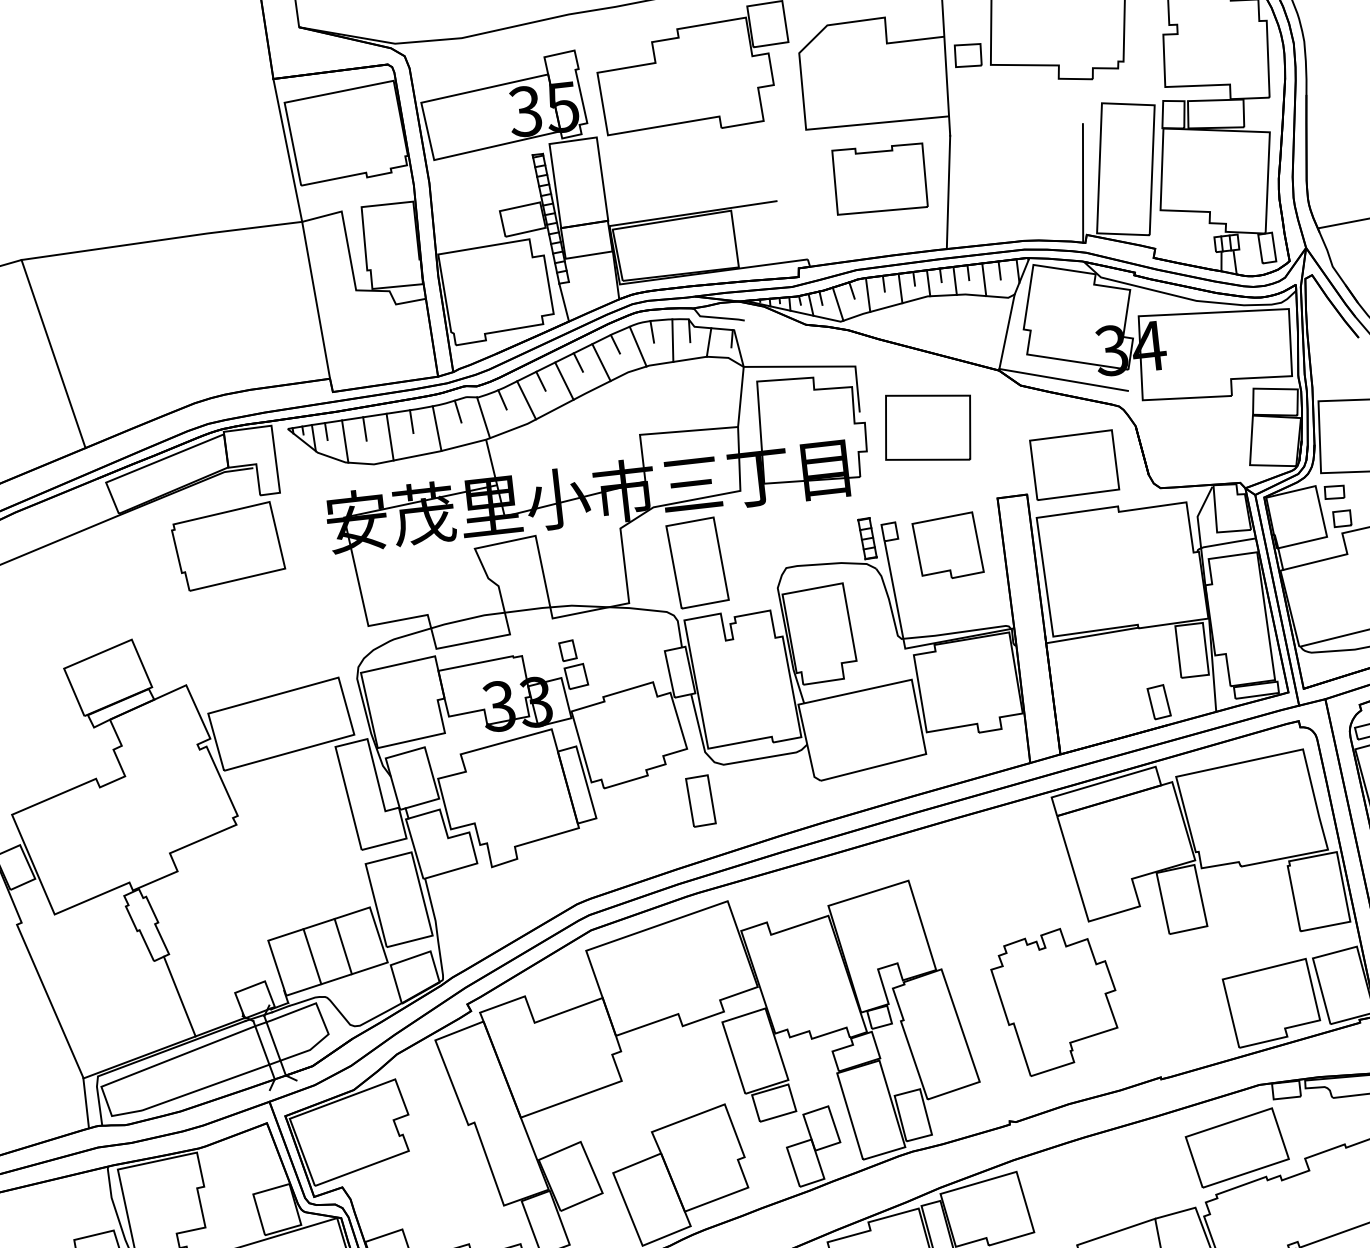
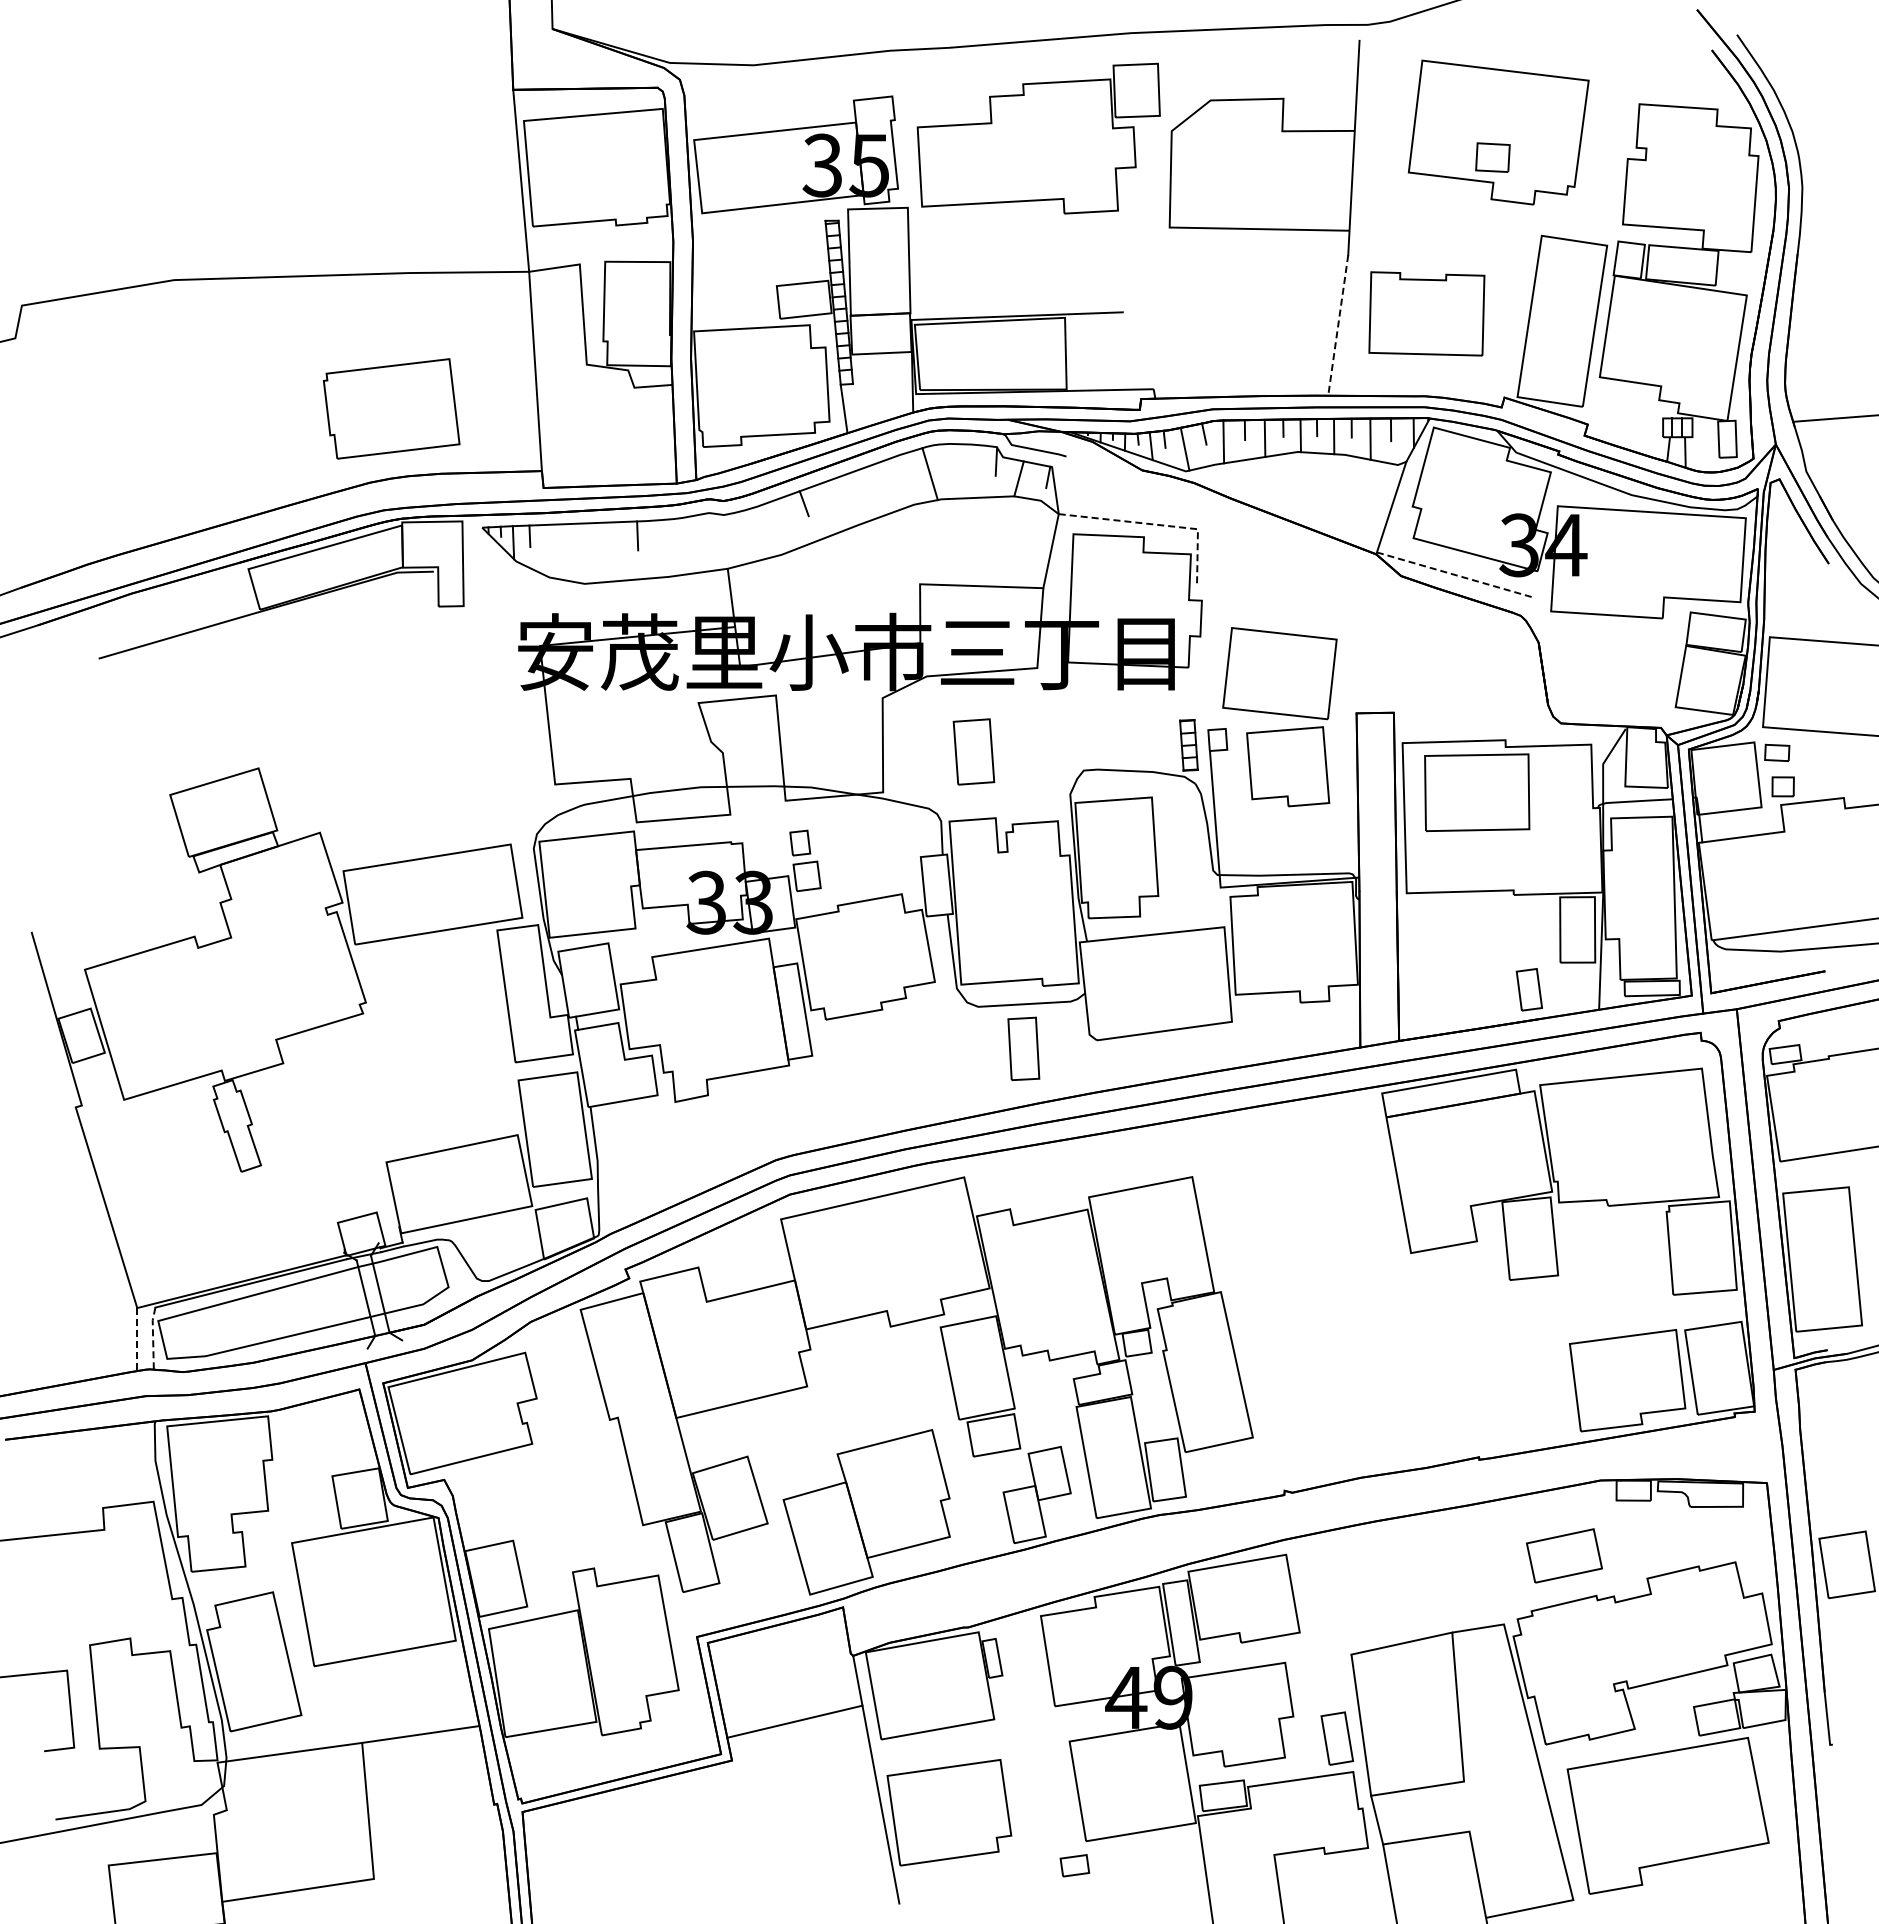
part: (967, 55) -> (1492, 157), moved
part: (879, 178) -> (1426, 313), moved
line: (1082, 183) -> (1506, 332), removed
line: (948, 192) -> (1338, 325), solid -> dashed
line: (652, 331) -> (949, 457), removed
line: (672, 340) -> (973, 471), removed
line: (614, 343) -> (901, 467), removed
line: (53, 353) -> (200, 401), removed
line: (578, 362) -> (853, 485), removed
line: (601, 362) -> (882, 488), removed
line: (822, 366) -> (1157, 524), solid -> dashed
line: (564, 380) -> (833, 506), removed
line: (1063, 380) -> (1455, 575), solid -> dashed
line: (502, 399) -> (753, 521), removed
line: (526, 400) -> (783, 525), removed
line: (457, 411) -> (696, 529), removed
line: (483, 417) -> (727, 540), removed
part: (927, 427) -> (1279, 673), moved
line: (437, 428) -> (668, 547), removed
line: (364, 429) -> (577, 538), removed
line: (389, 436) -> (608, 551), removed
line: (345, 441) -> (552, 551), removed
part: (1074, 464) -> (1477, 792), moved
part: (228, 546) -> (391, 408), moved
part: (697, 562) -> (973, 751), size x0.6
line: (1091, 635) -> (1454, 897), removed
part: (700, 800) -> (1023, 1048), moved
line: (342, 946) -> (478, 1179), removed
line: (312, 955) -> (439, 1187), removed
line: (179, 996) -> (268, 1219), removed
part: (1055, 1001) -> (1358, 1347), removed
line: (99, 1101) -> (153, 1338), solid -> dashed
line: (85, 1102) -> (136, 1338), solid -> dashed
part: (1237, 1147) -> (1564, 1555), size x0.6

